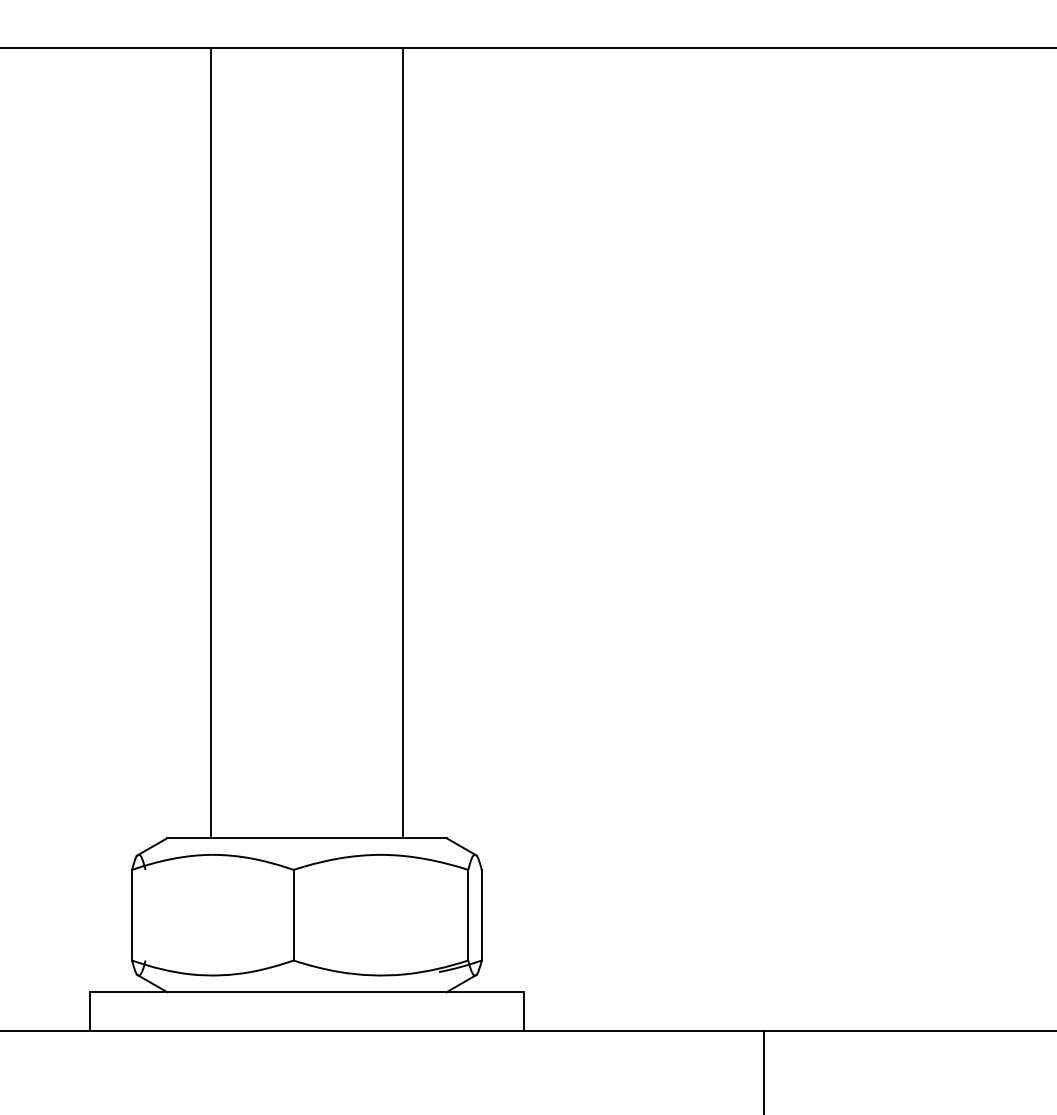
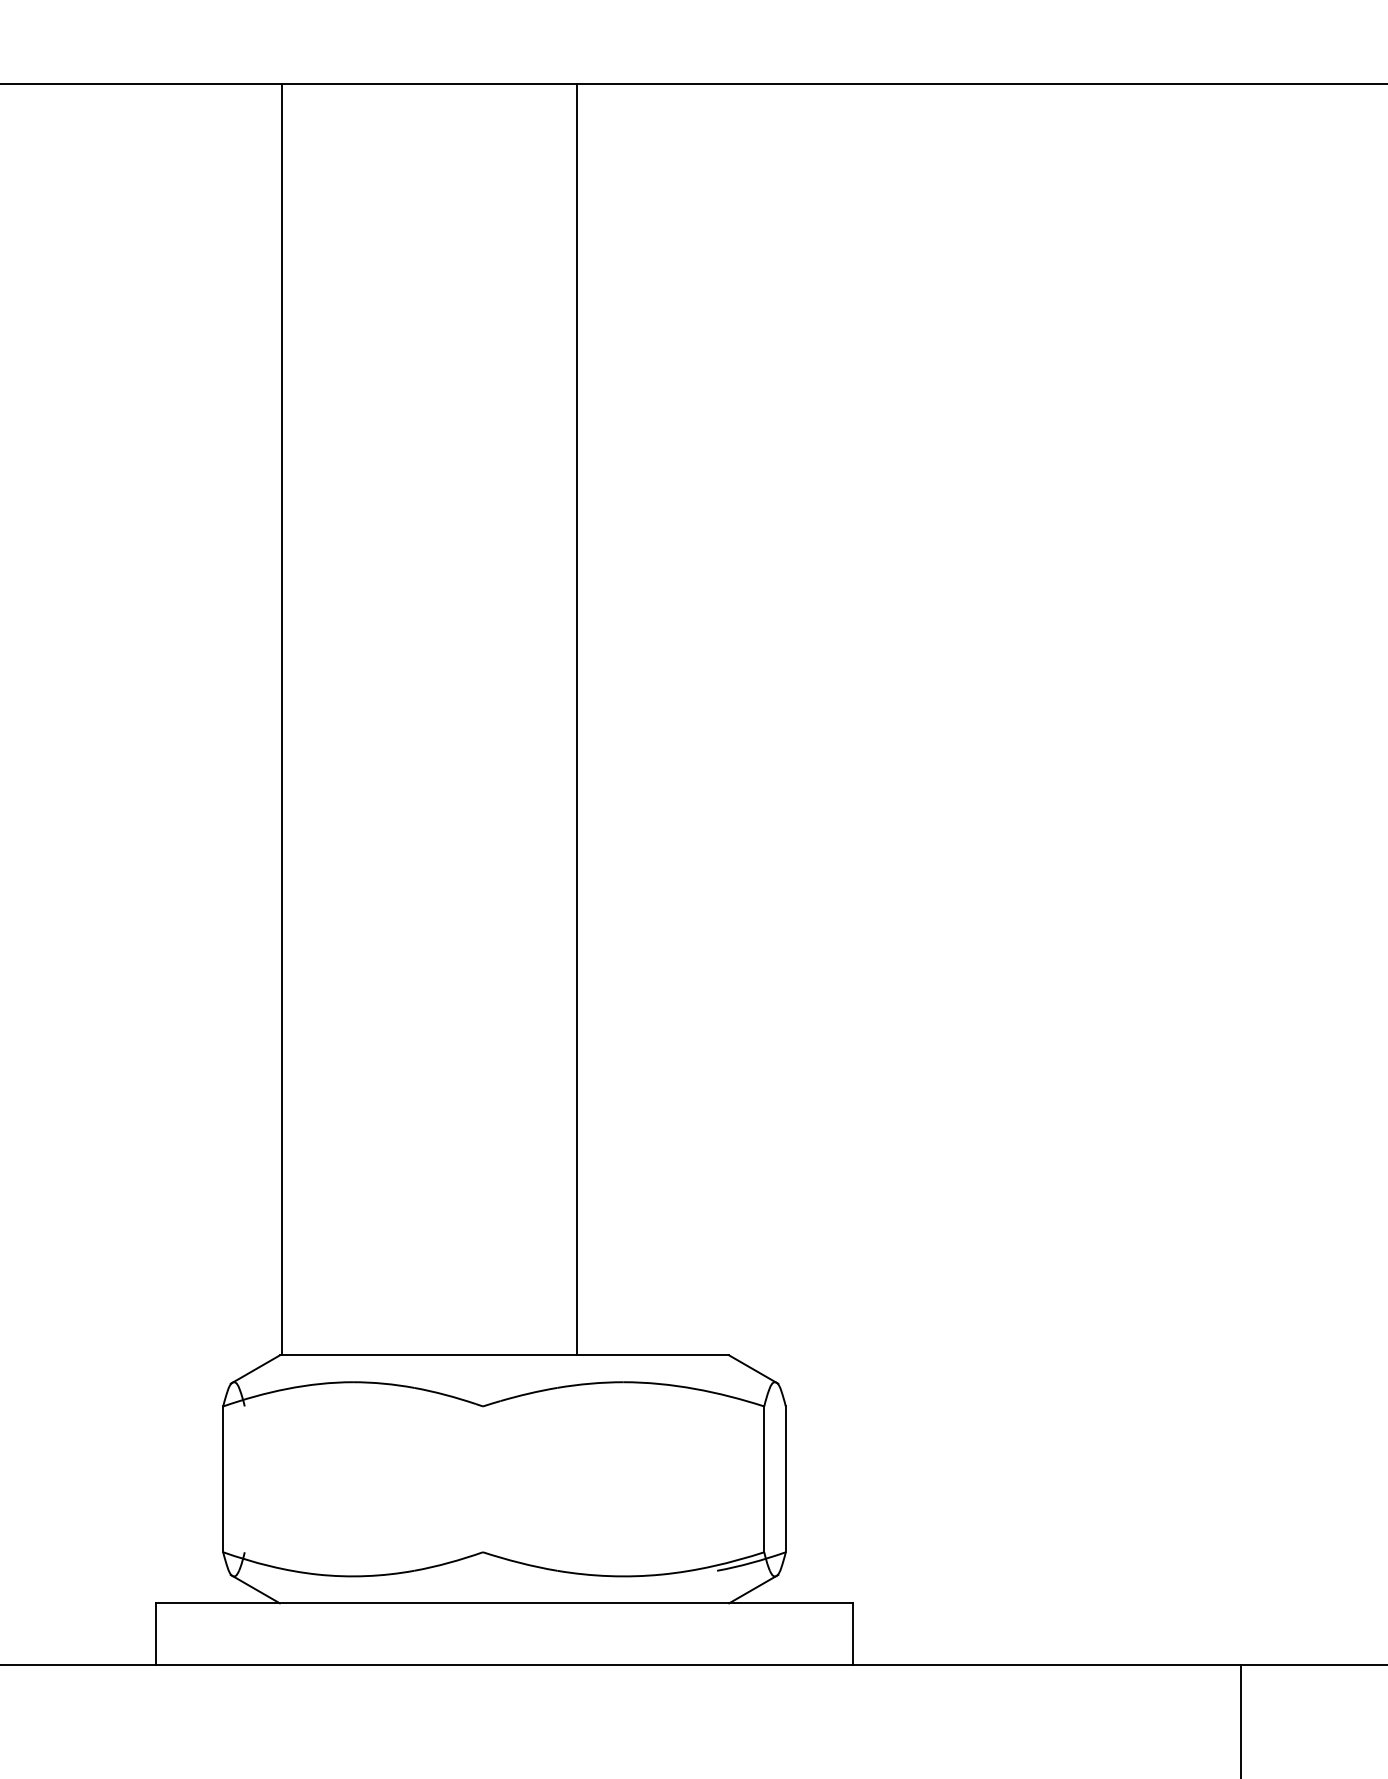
line: (210, 443) -> (281, 720), moved
line: (403, 443) -> (577, 720), moved
line: (293, 914) -> (482, 1478), removed

